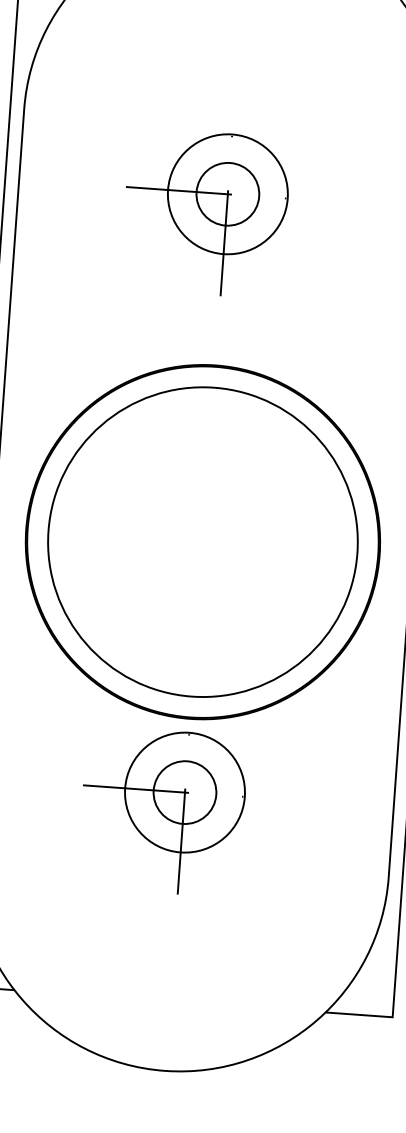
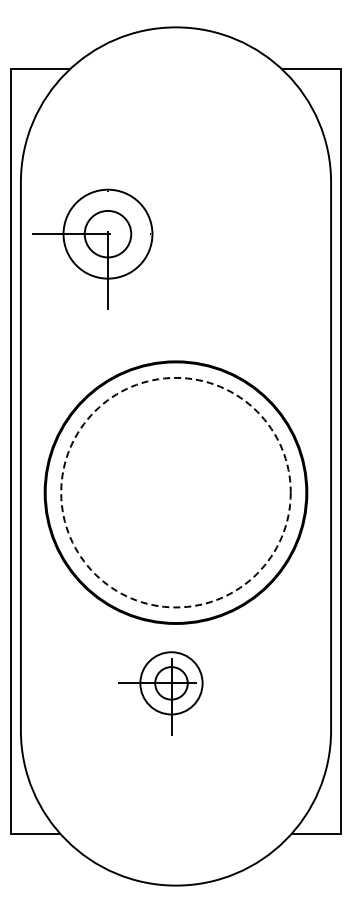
part: (205, 212) -> (92, 248), moved
circle: (202, 541) -> (175, 492), solid -> dashed
part: (162, 810) -> (160, 693), size x0.7

